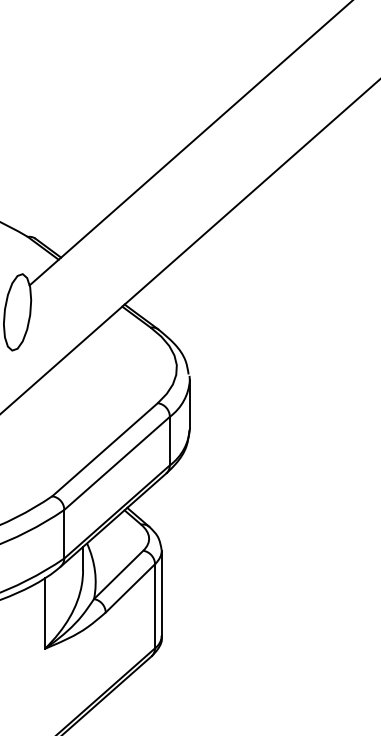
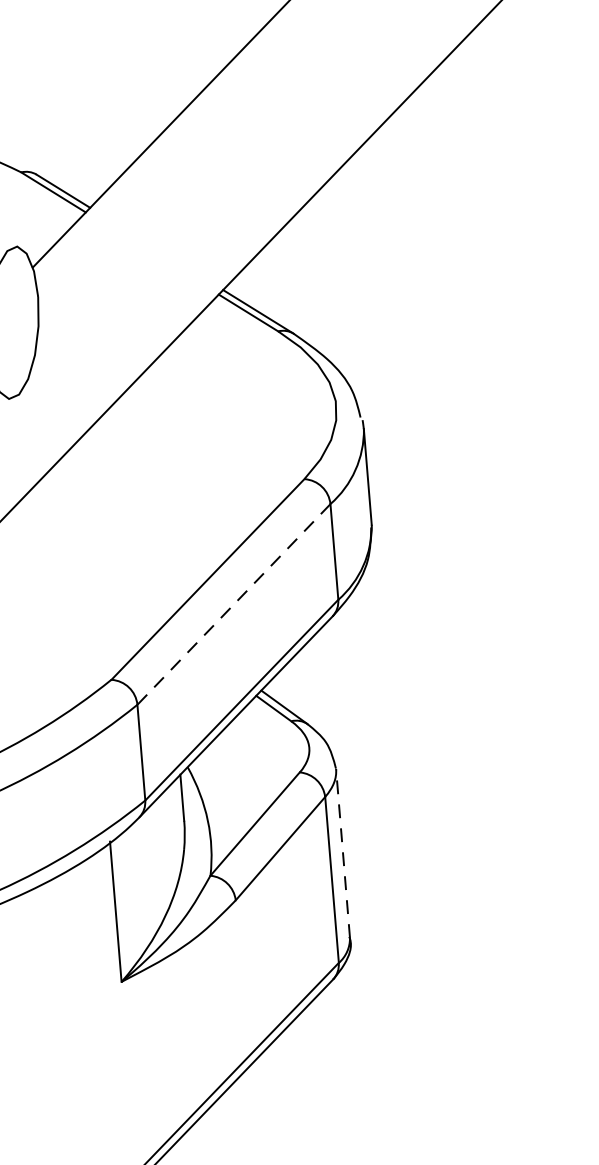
line: (116, 463) -> (232, 604), solid -> dashed
line: (161, 593) -> (342, 853), solid -> dashed

